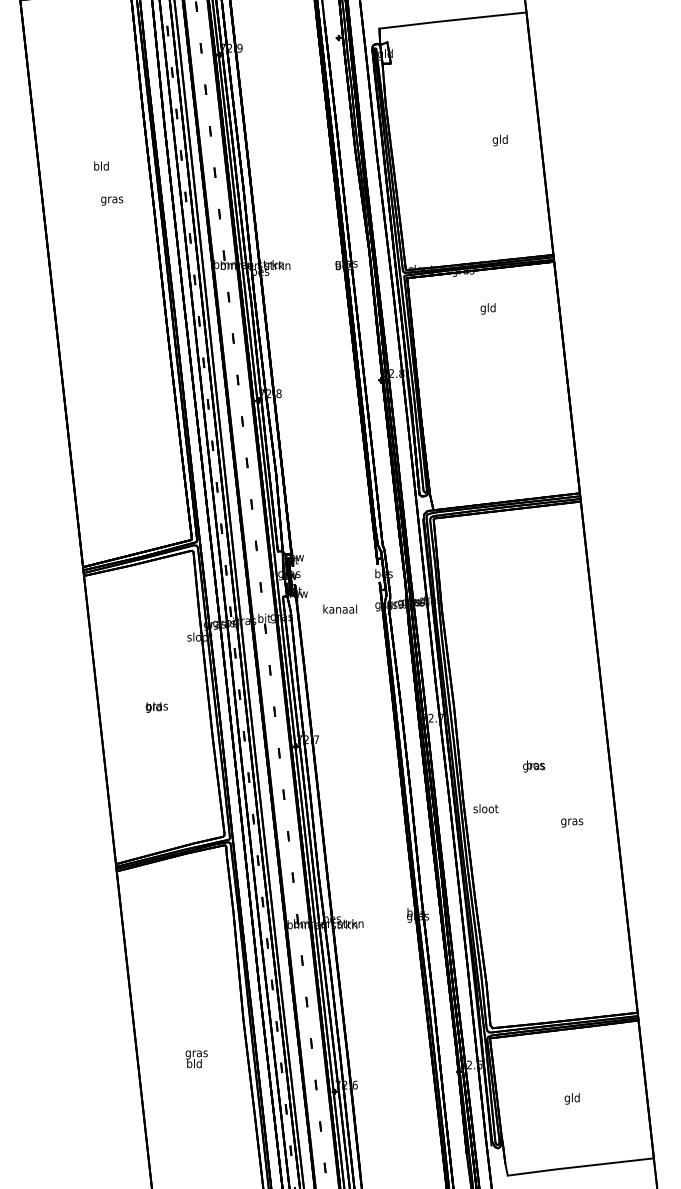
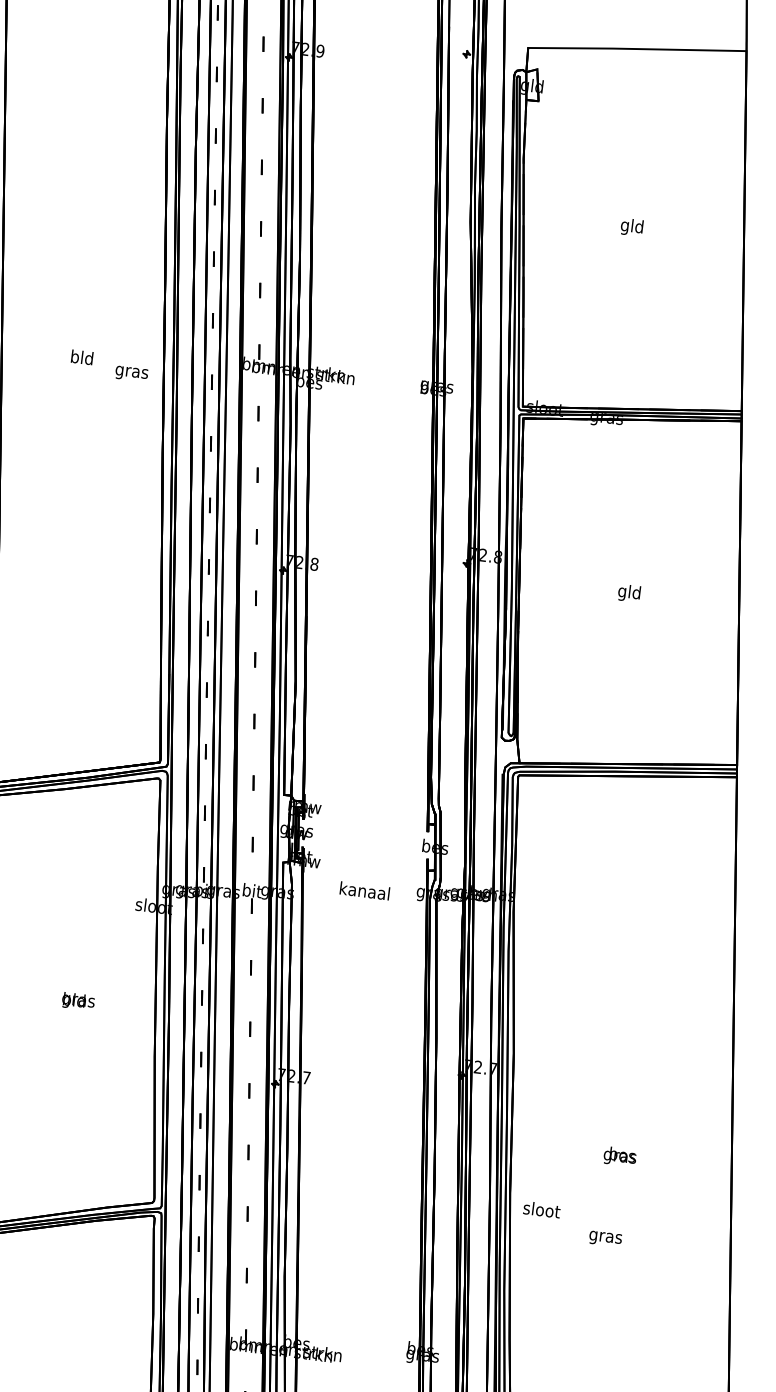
text: (499, 140) -> (630, 227), moved
text: (101, 165) -> (82, 356), moved
text: (112, 200) -> (132, 373), moved
text: (487, 308) -> (628, 592), moved
text: (572, 822) -> (606, 1238), moved

